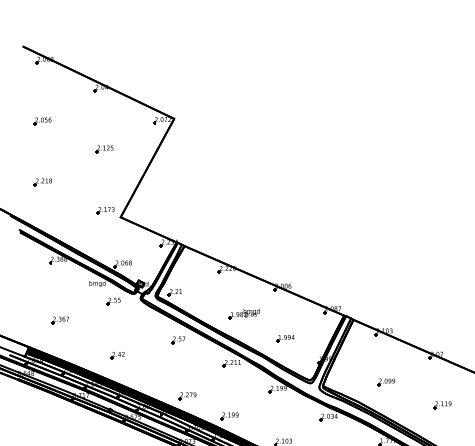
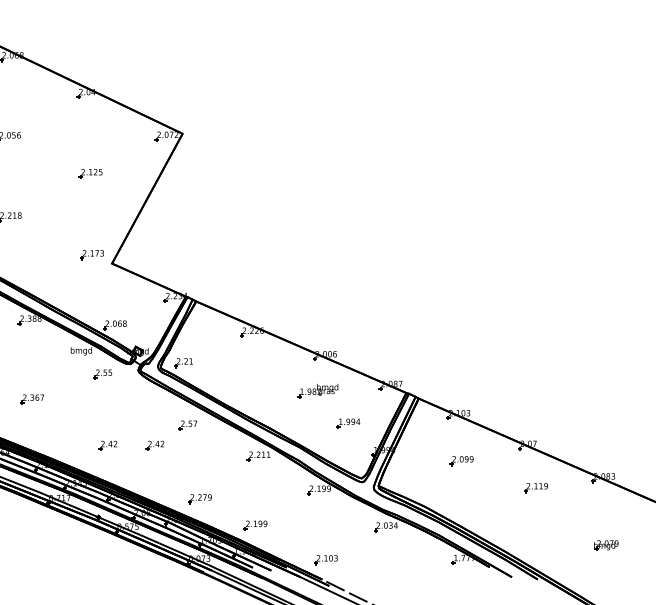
part: (243, 313) -> (317, 390), moved
part: (285, 338) -> (348, 423), moved
part: (152, 355) -> (154, 445), added
part: (385, 382) -> (461, 461), moved
part: (442, 405) -> (535, 488), moved

